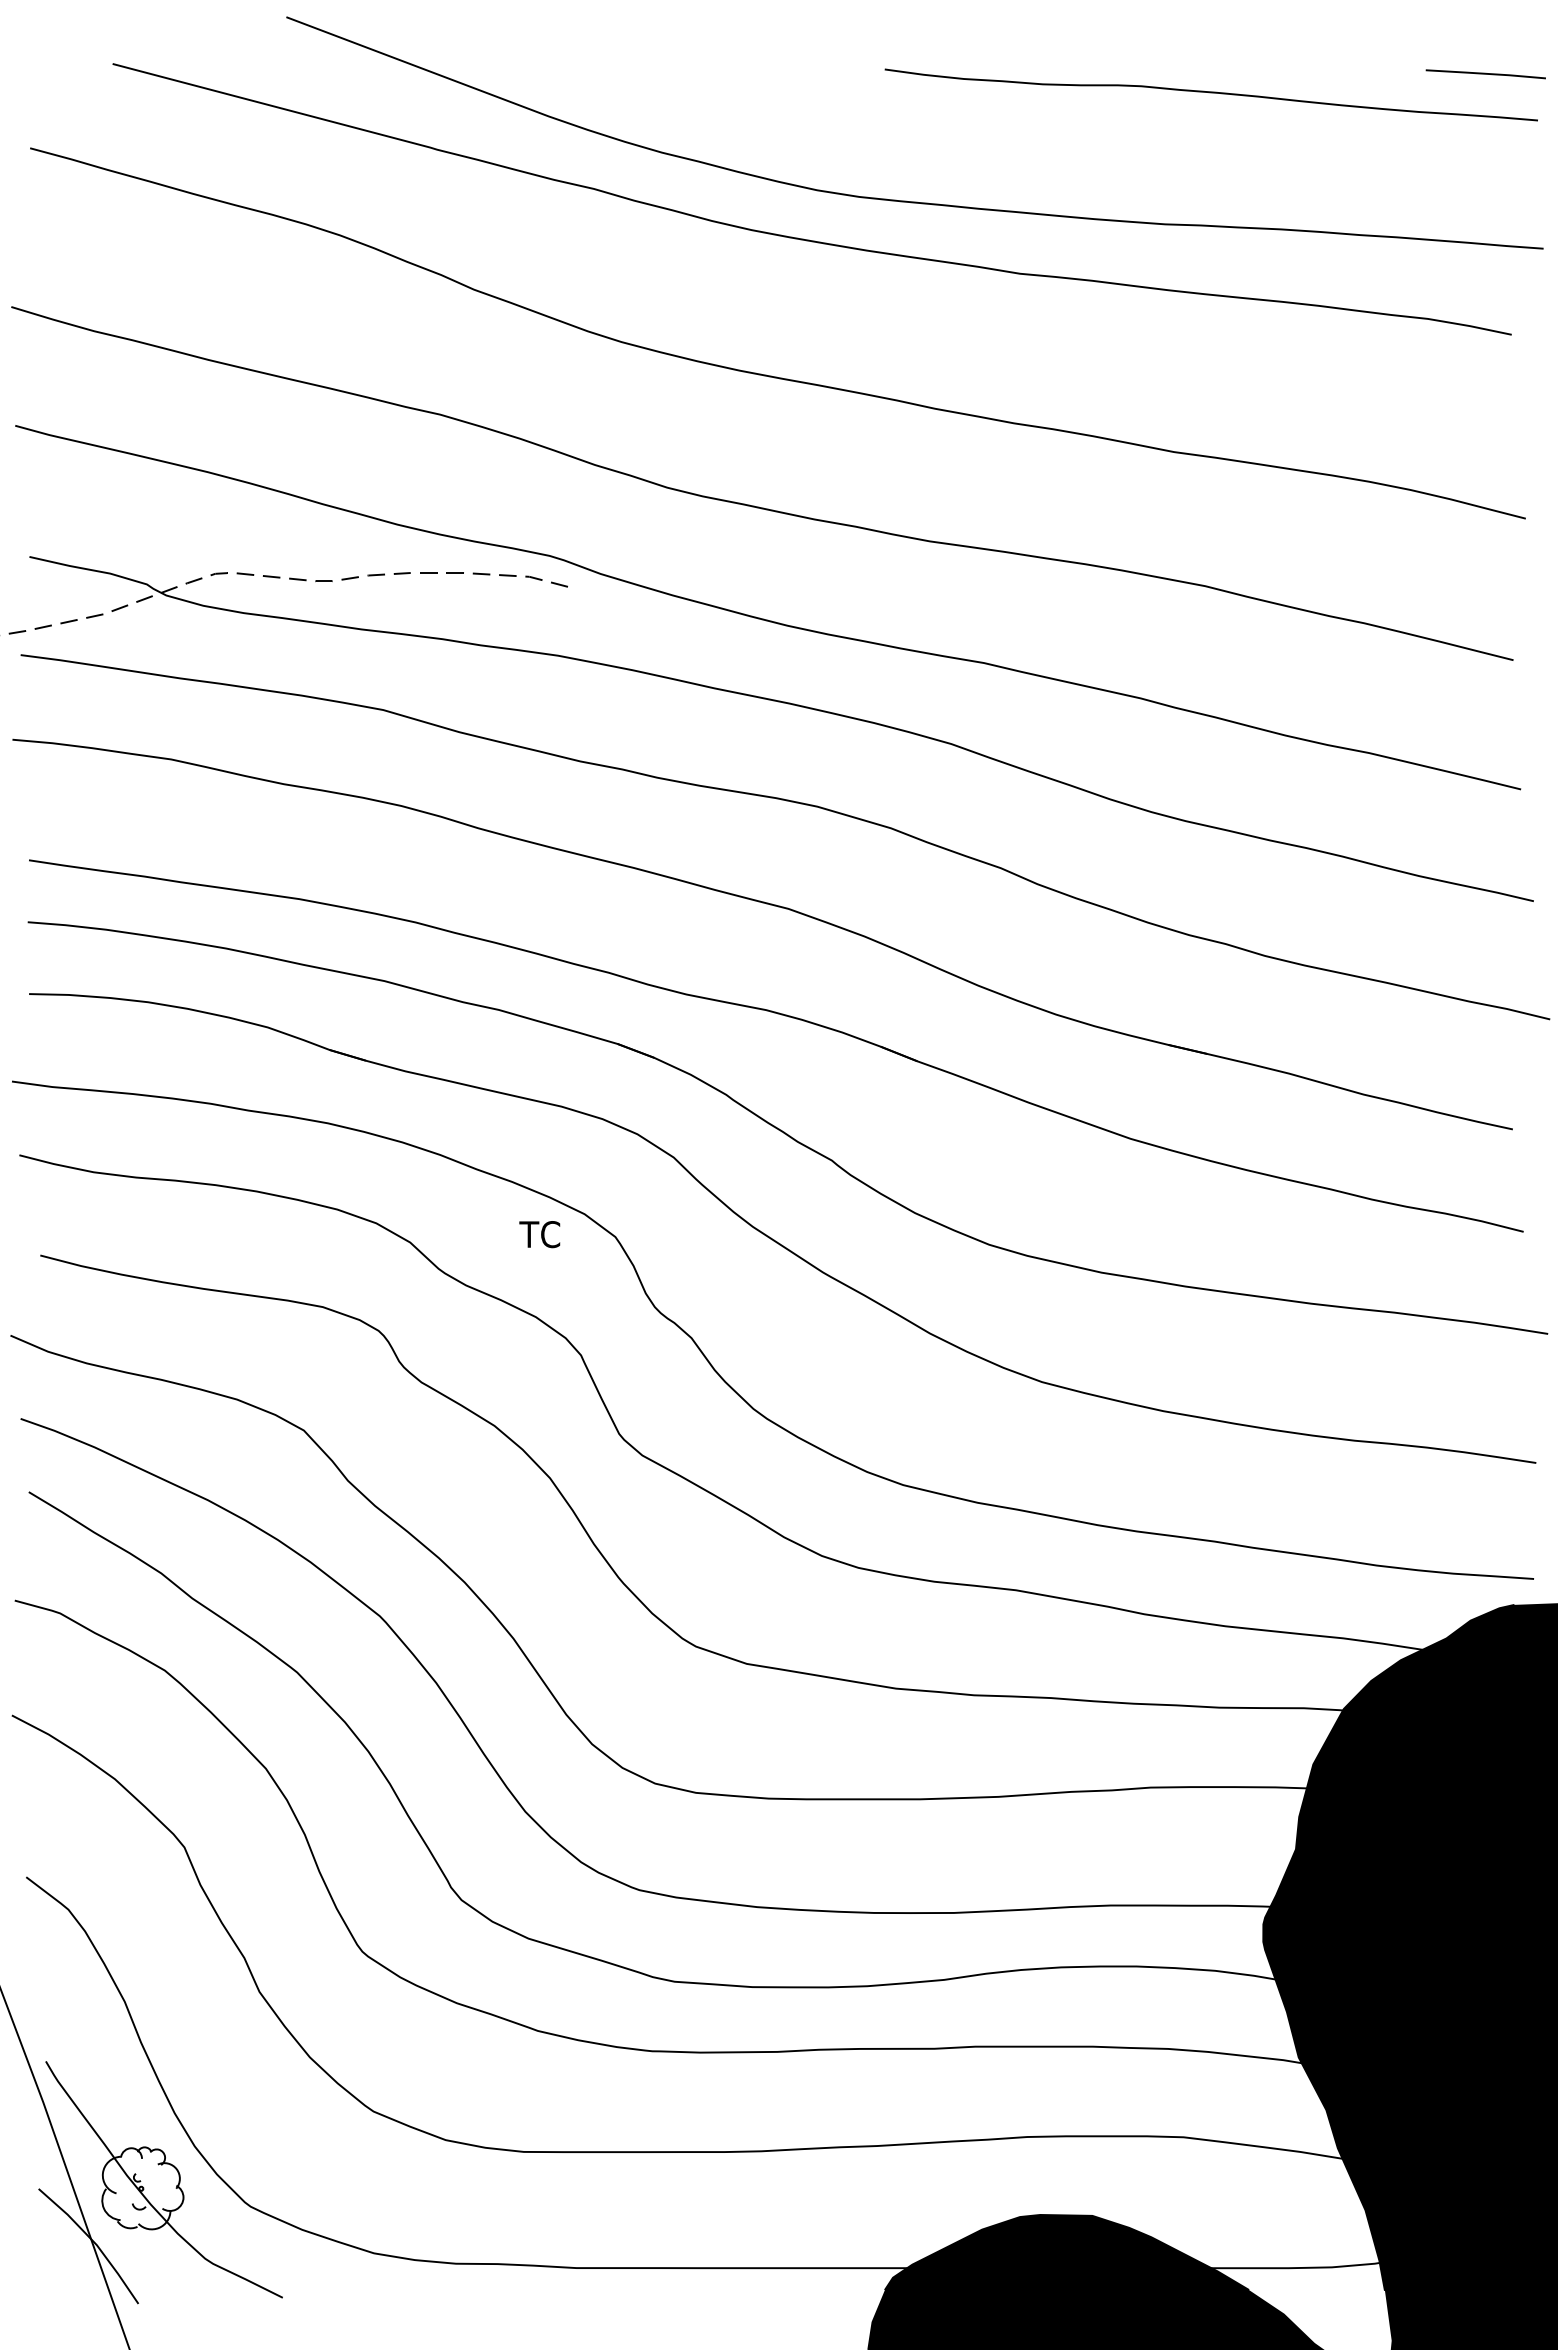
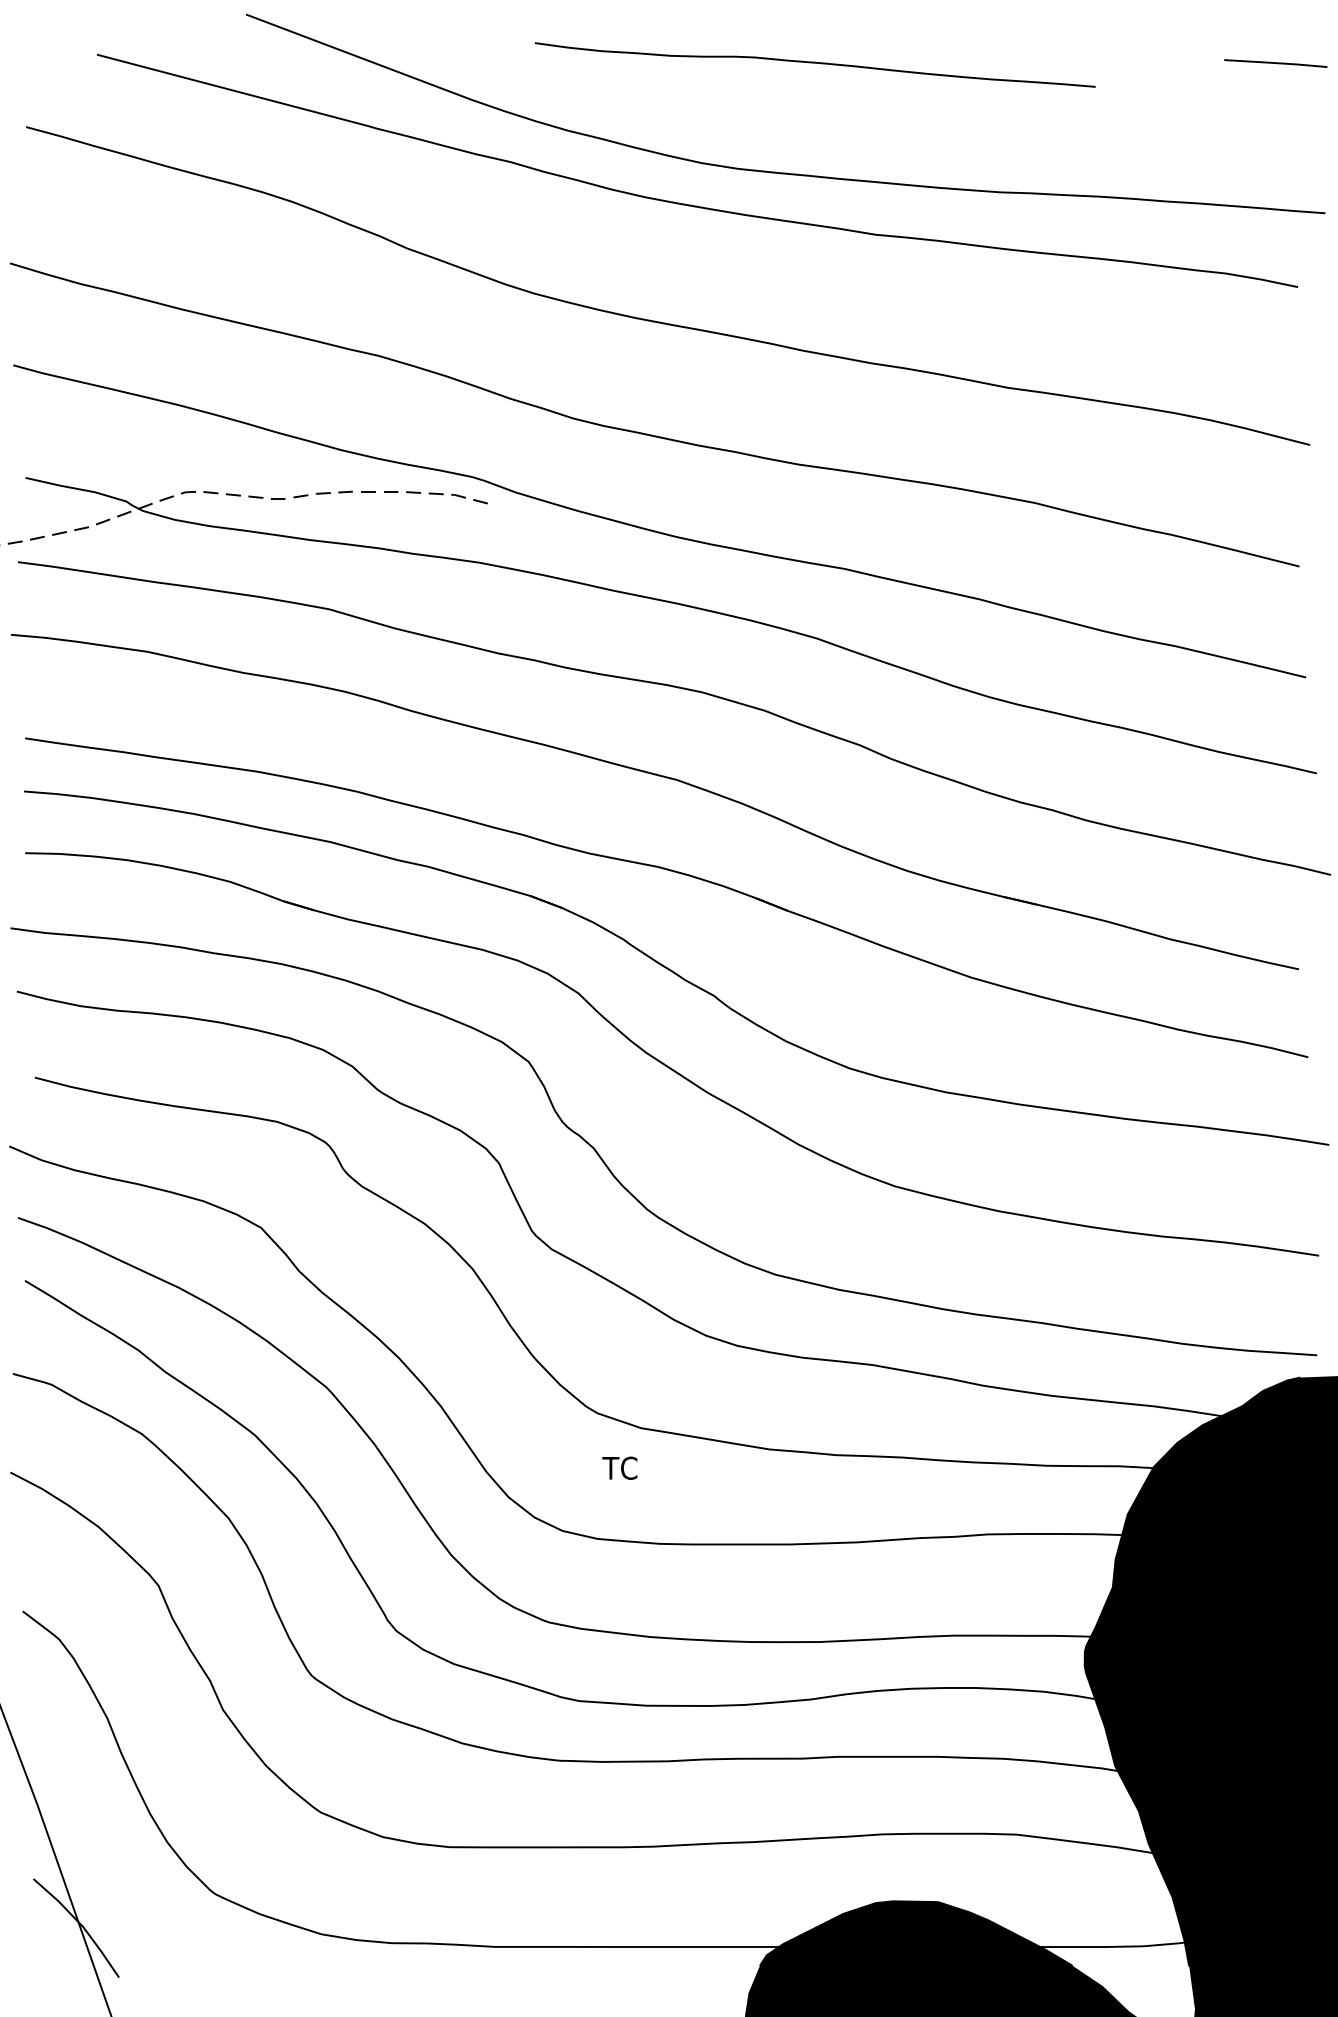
curve: (1210, 93) -> (814, 63), moved
text: (539, 1234) -> (619, 1468), moved
part: (163, 2179) -> (140, 1870), removed

